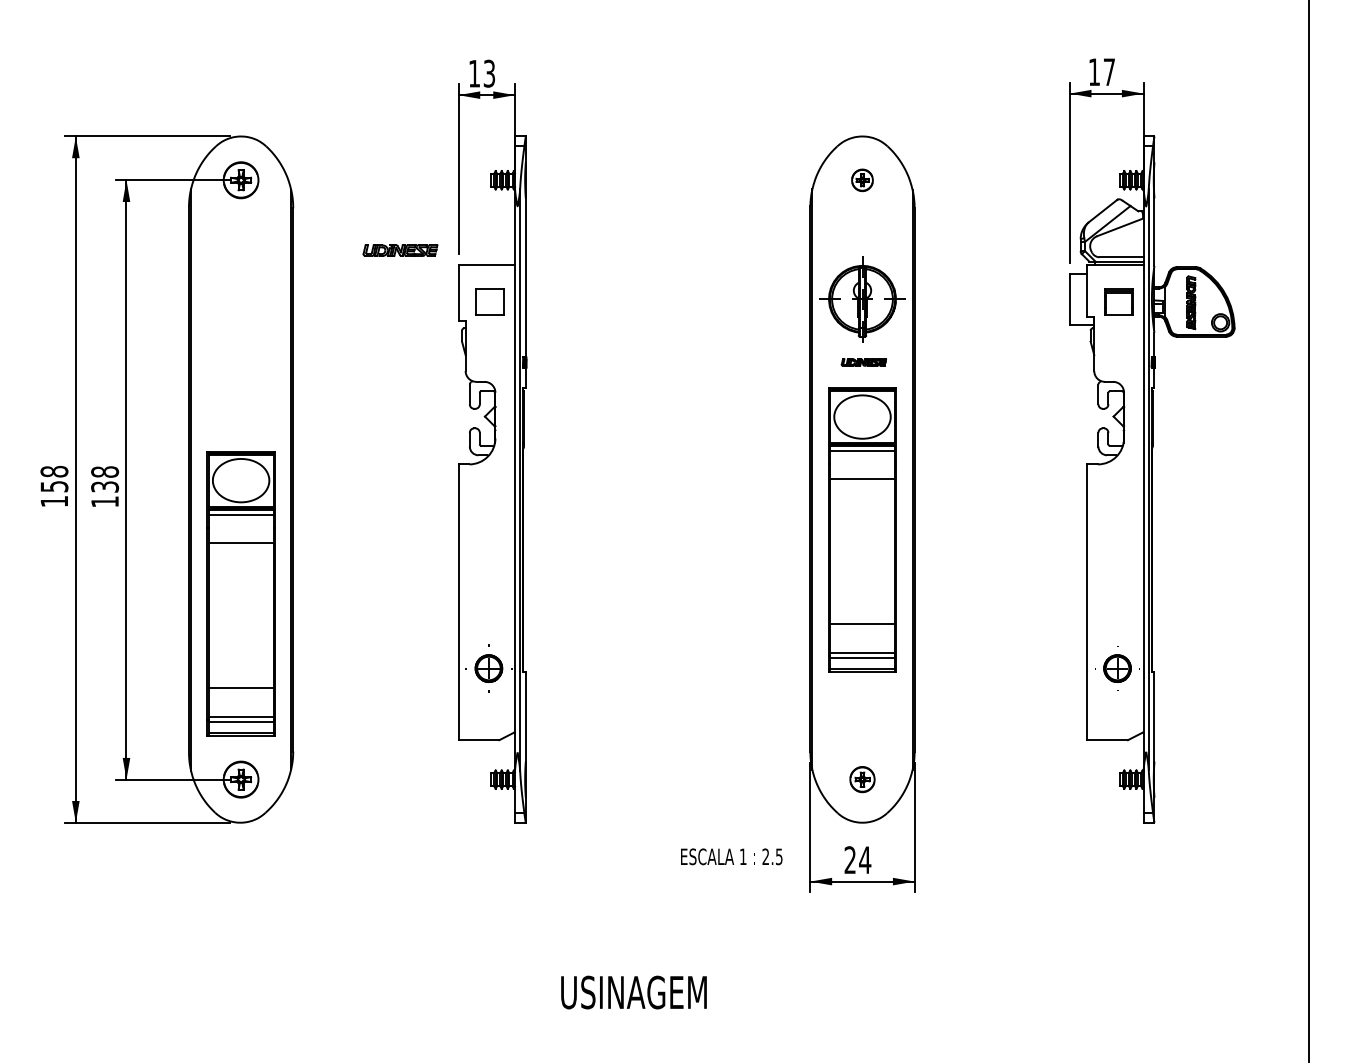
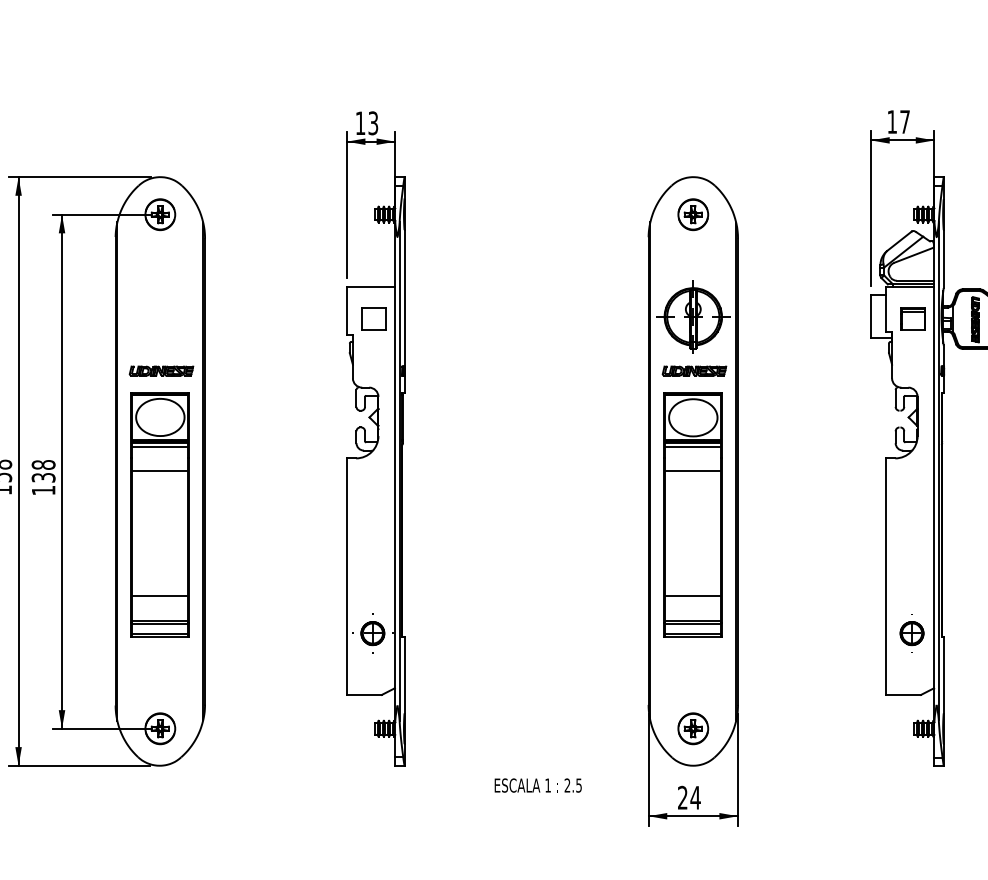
part: (862, 180) -> (693, 214), size x1.67
part: (400, 250) -> (161, 371), moved
part: (863, 362) -> (694, 371), size x1.67
part: (240, 593) -> (159, 514), moved
part: (862, 779) -> (693, 728), size x1.43
text: (731, 856) -> (538, 785), moved

